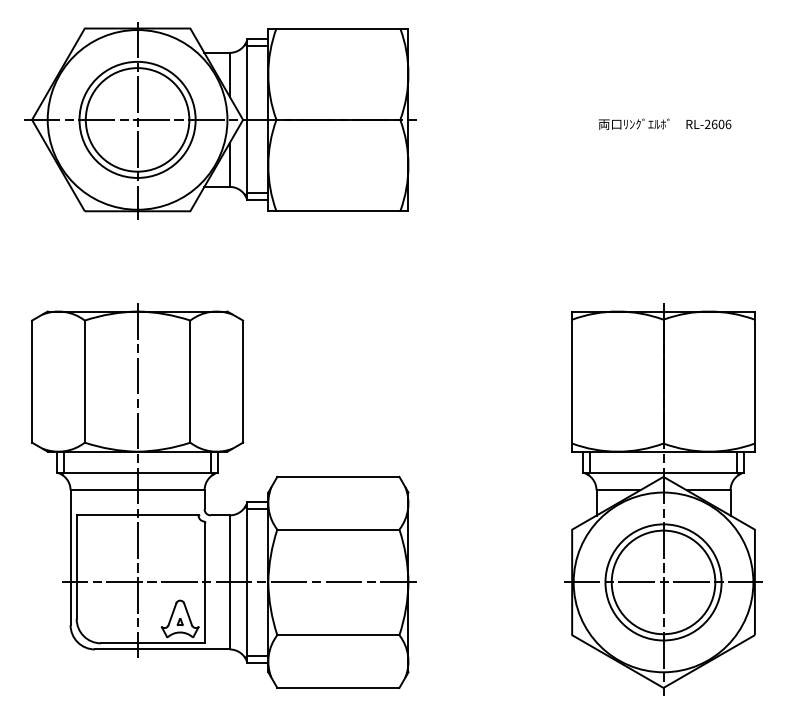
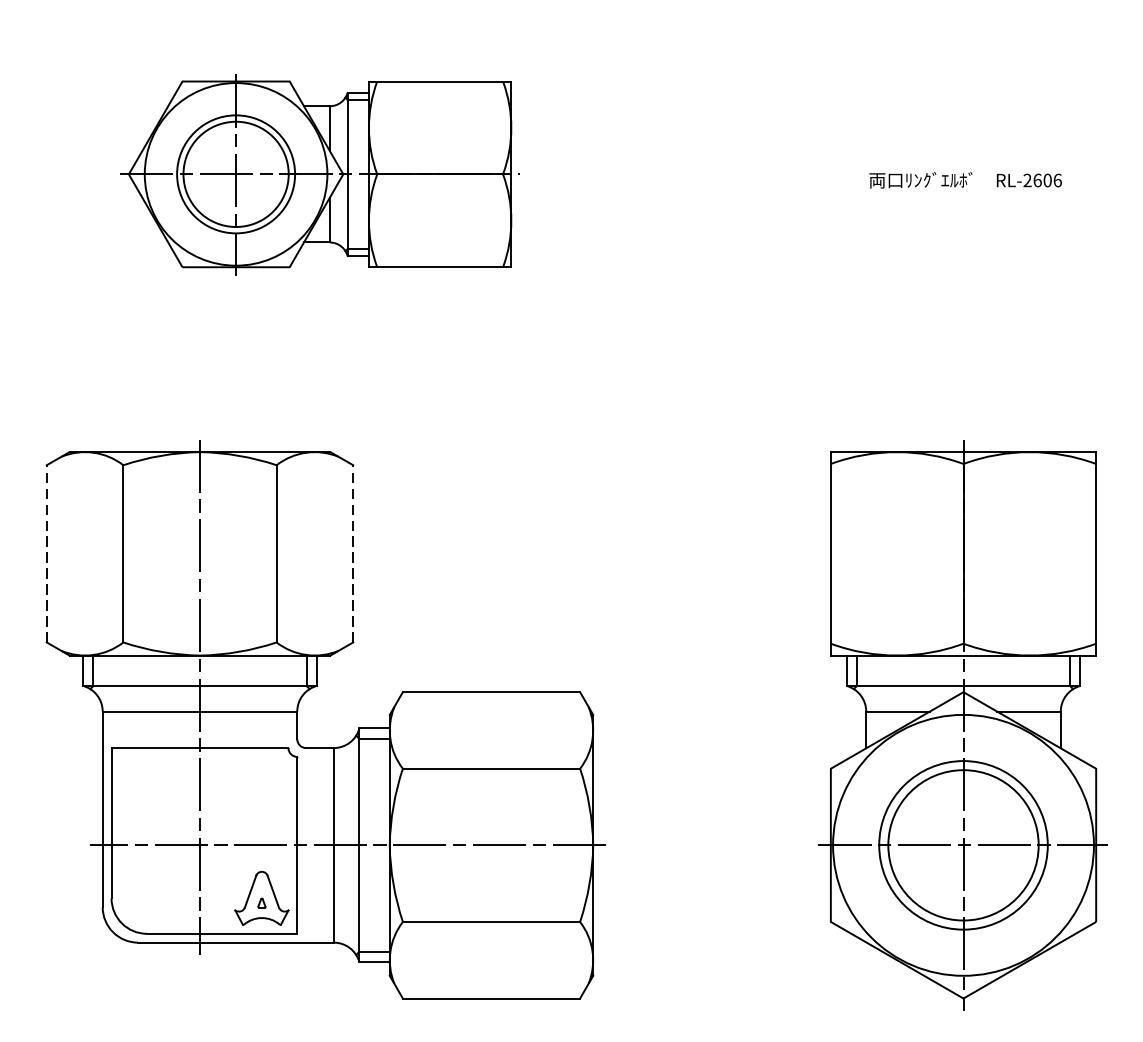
part: (220, 120) -> (320, 174), size x0.7
line: (32, 381) -> (47, 553), solid -> dashed
line: (243, 381) -> (353, 553), solid -> dashed

